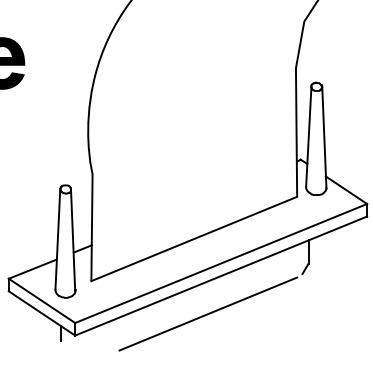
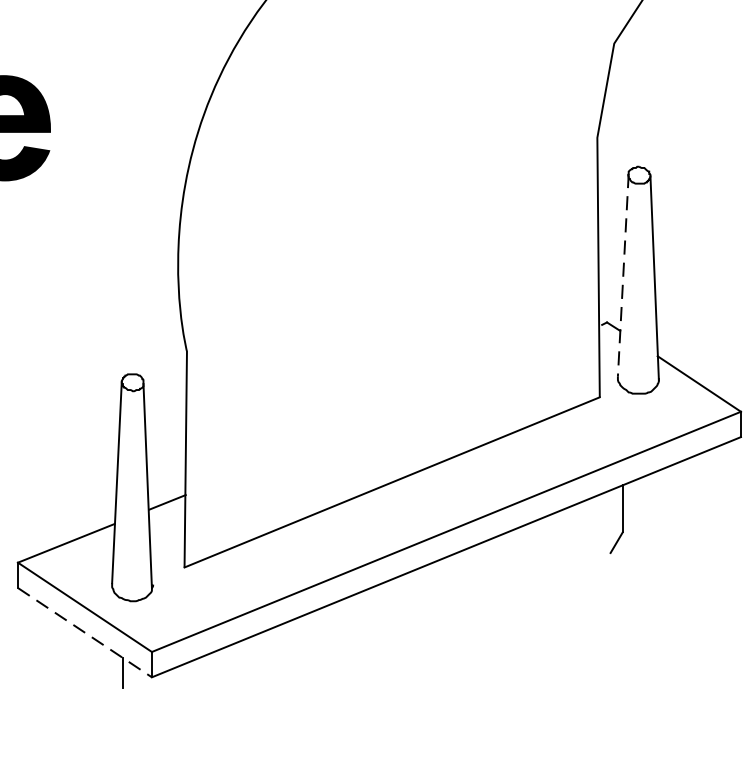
line: (308, 136) -> (622, 275), solid -> dashed
line: (42, 313) -> (85, 632), solid -> dashed
line: (208, 313) -> (420, 632), removed

